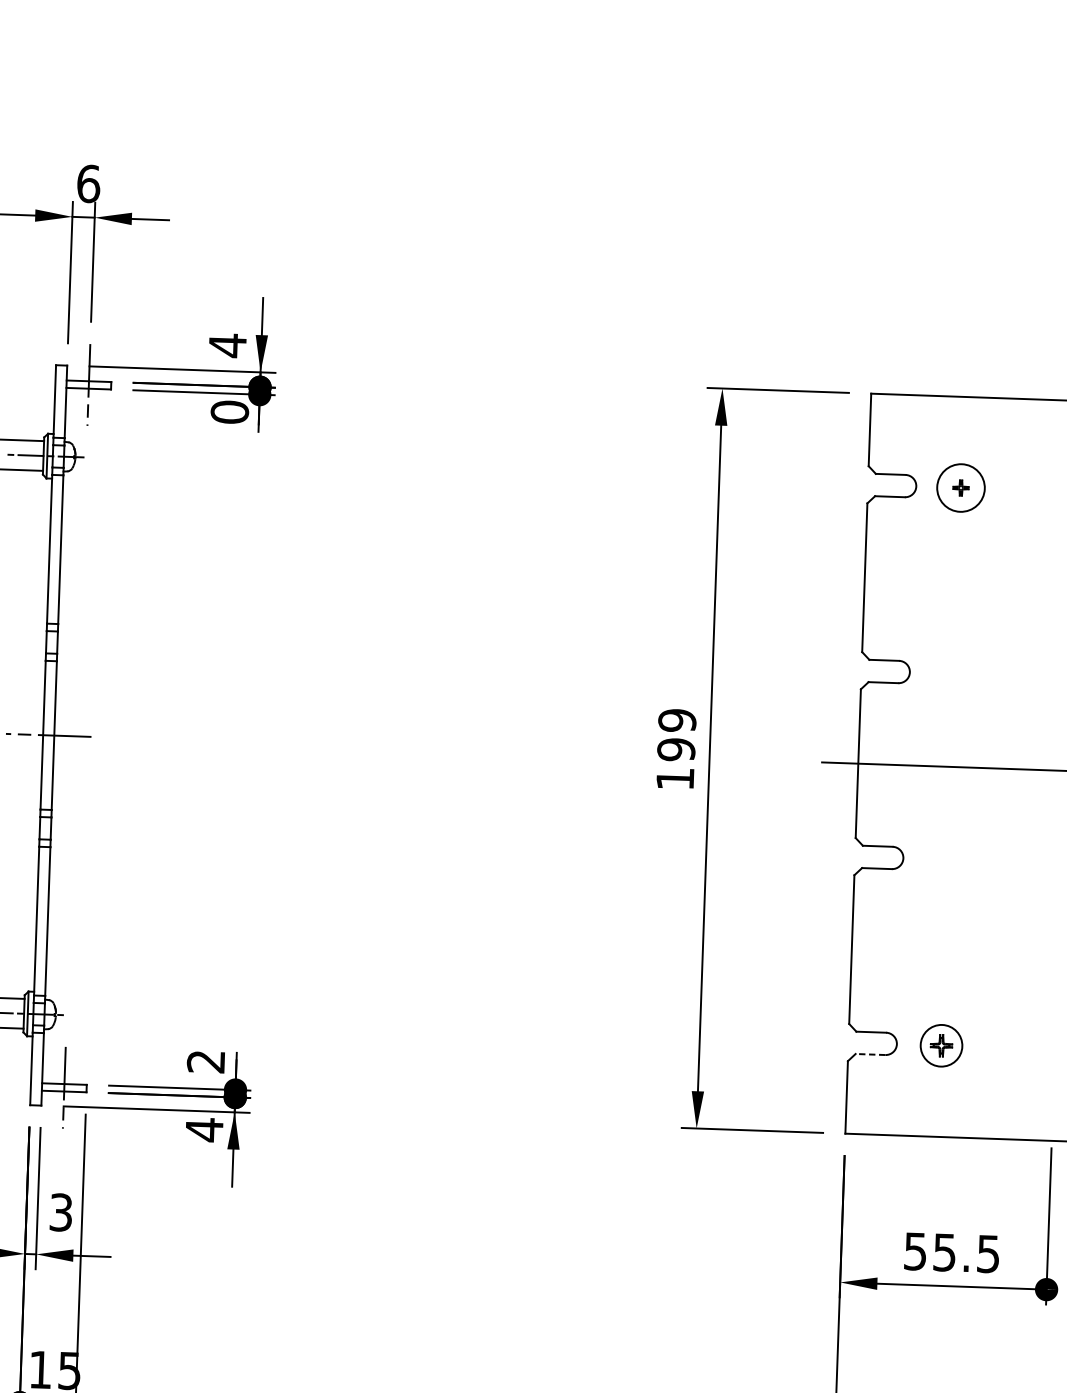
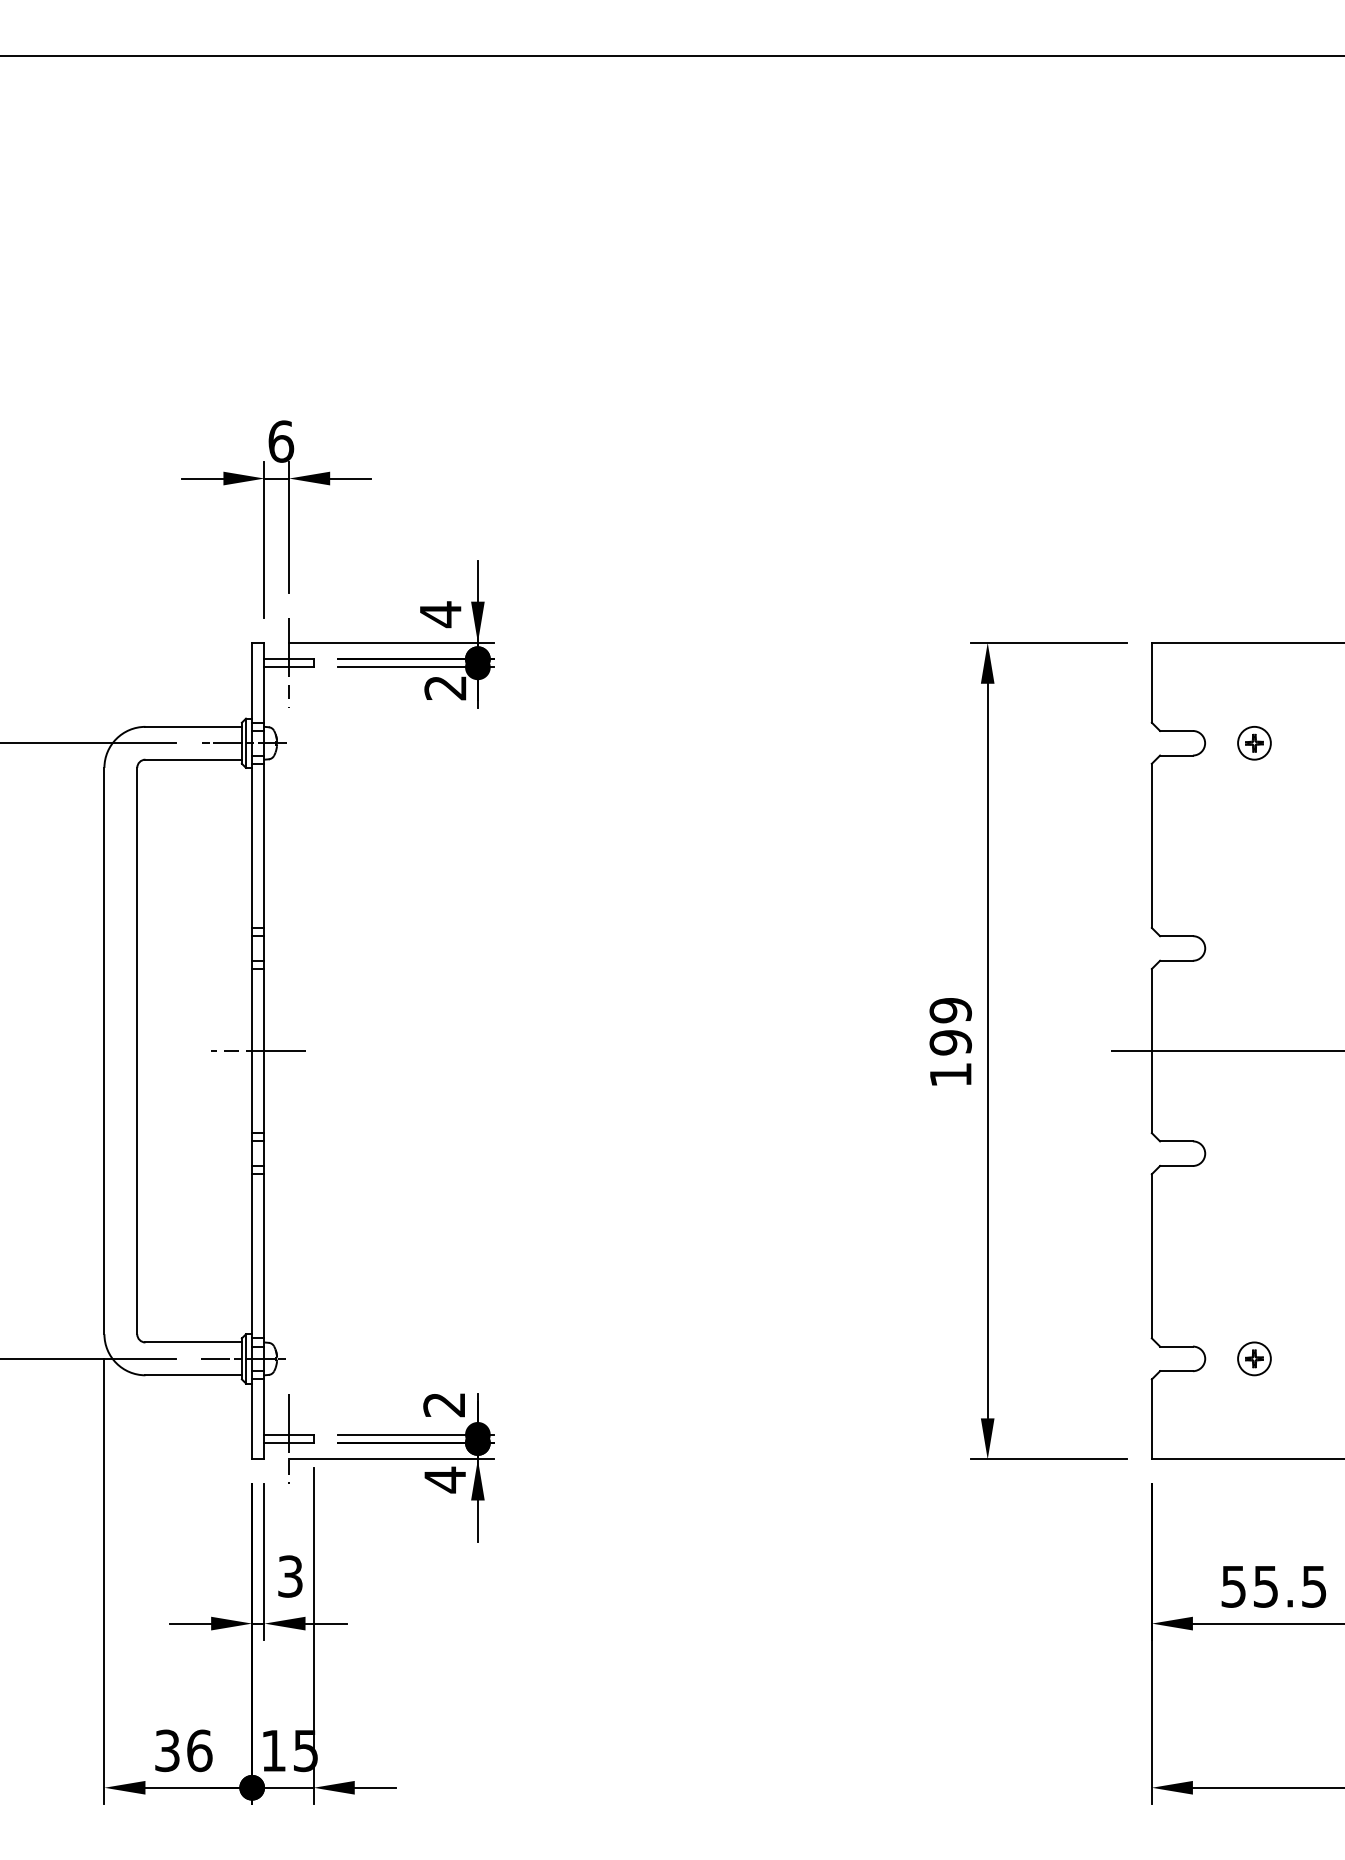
text: (229, 411) -> (445, 687), 0 -> 2
circle: (961, 487) -> (1254, 742), size x0.62
part: (941, 1045) -> (1254, 1358), size x0.71
line: (870, 1054) -> (1176, 1371), dashed -> solid

